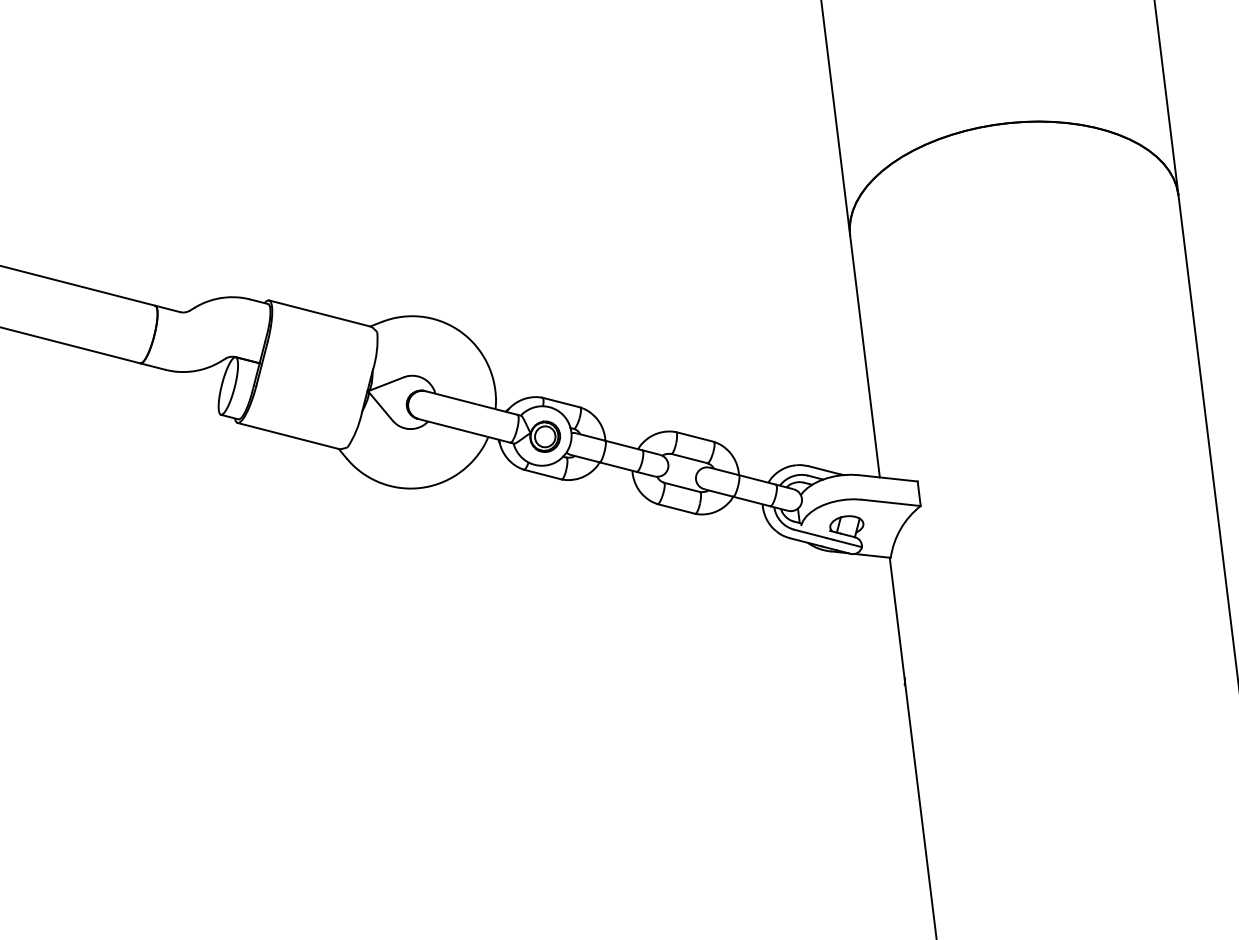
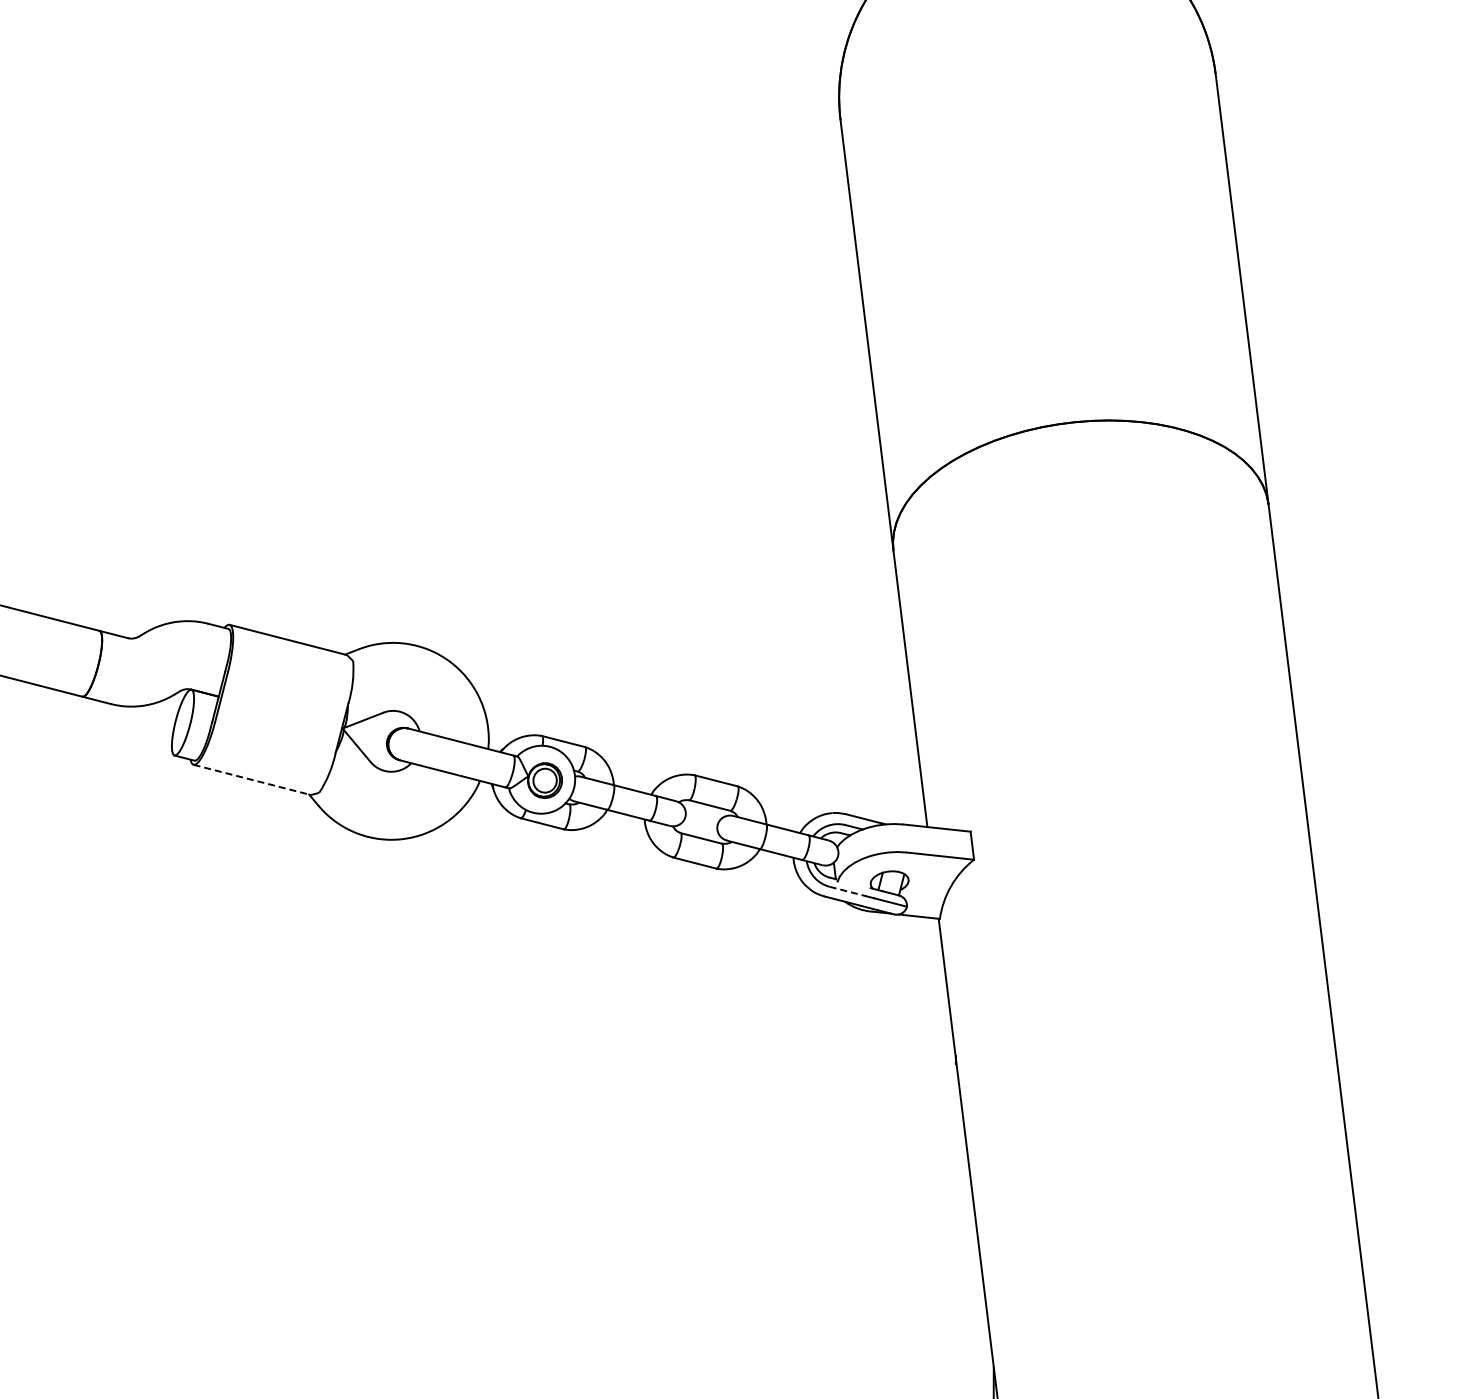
line: (289, 435) -> (252, 779), solid -> dashed
line: (809, 533) -> (847, 891), solid -> dashed

